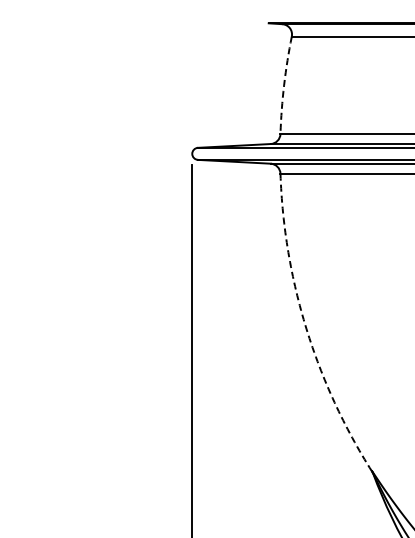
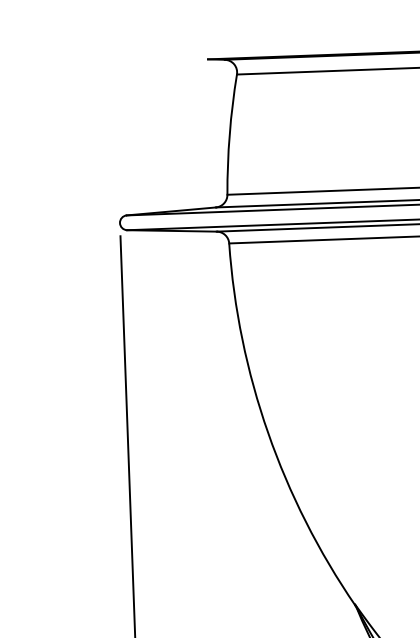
arc: (284, 85) -> (230, 134), dashed -> solid
arc: (306, 329) -> (268, 433), dashed -> solid

